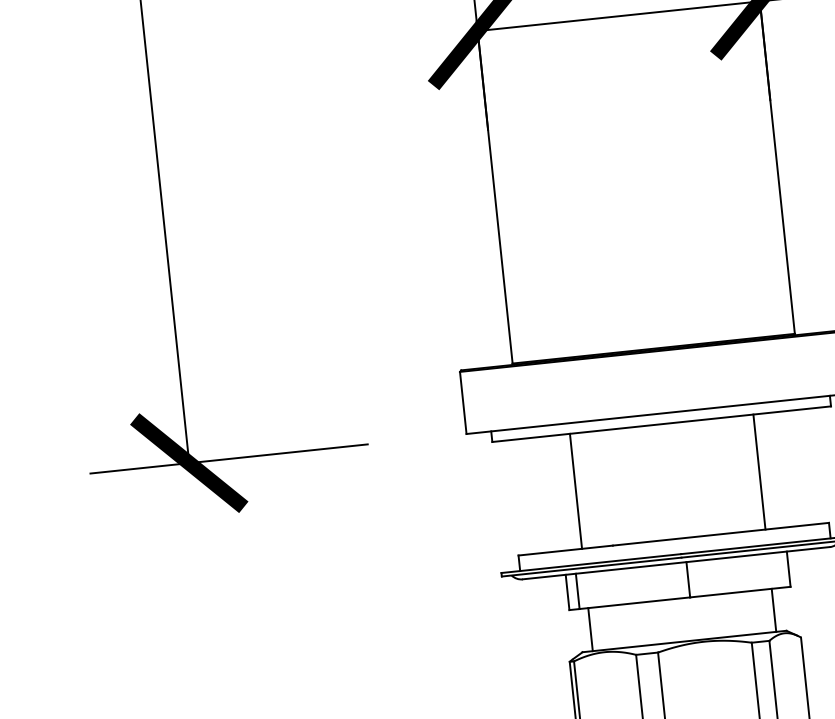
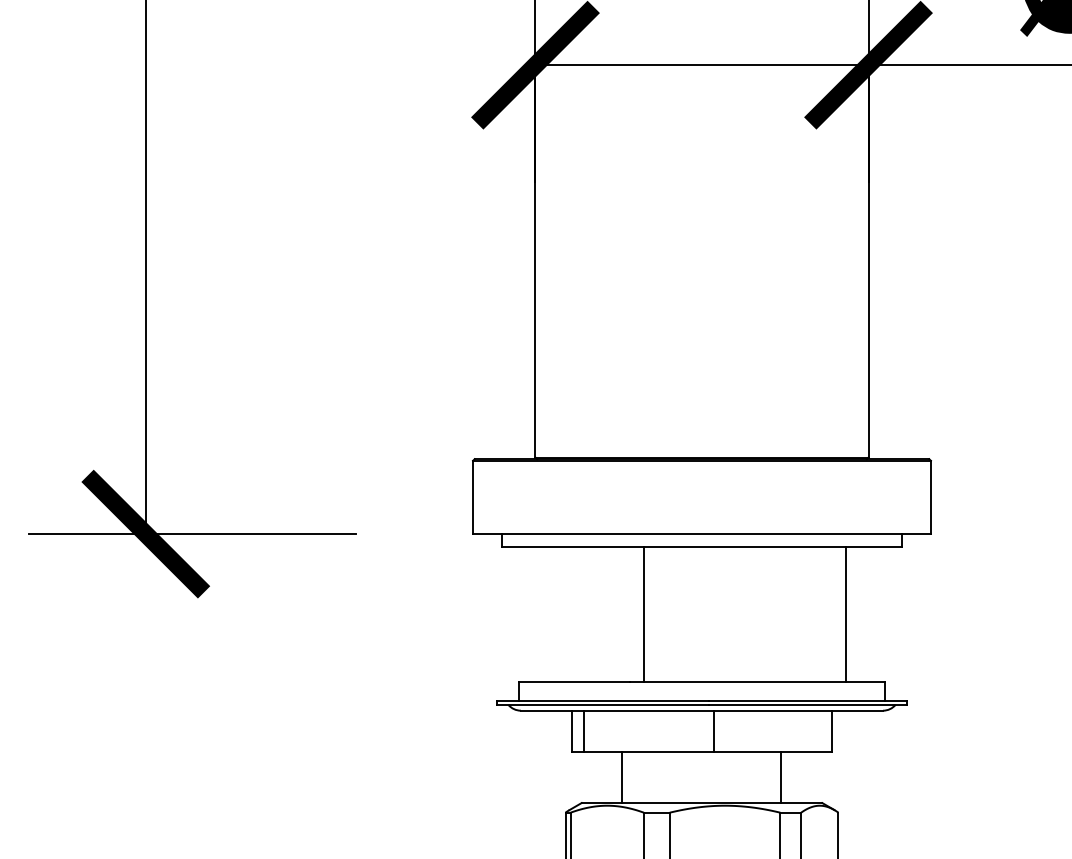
line: (759, 472) -> (846, 614), moved
line: (575, 491) -> (643, 614), moved
line: (774, 610) -> (781, 777), moved
line: (590, 629) -> (621, 777), moved

